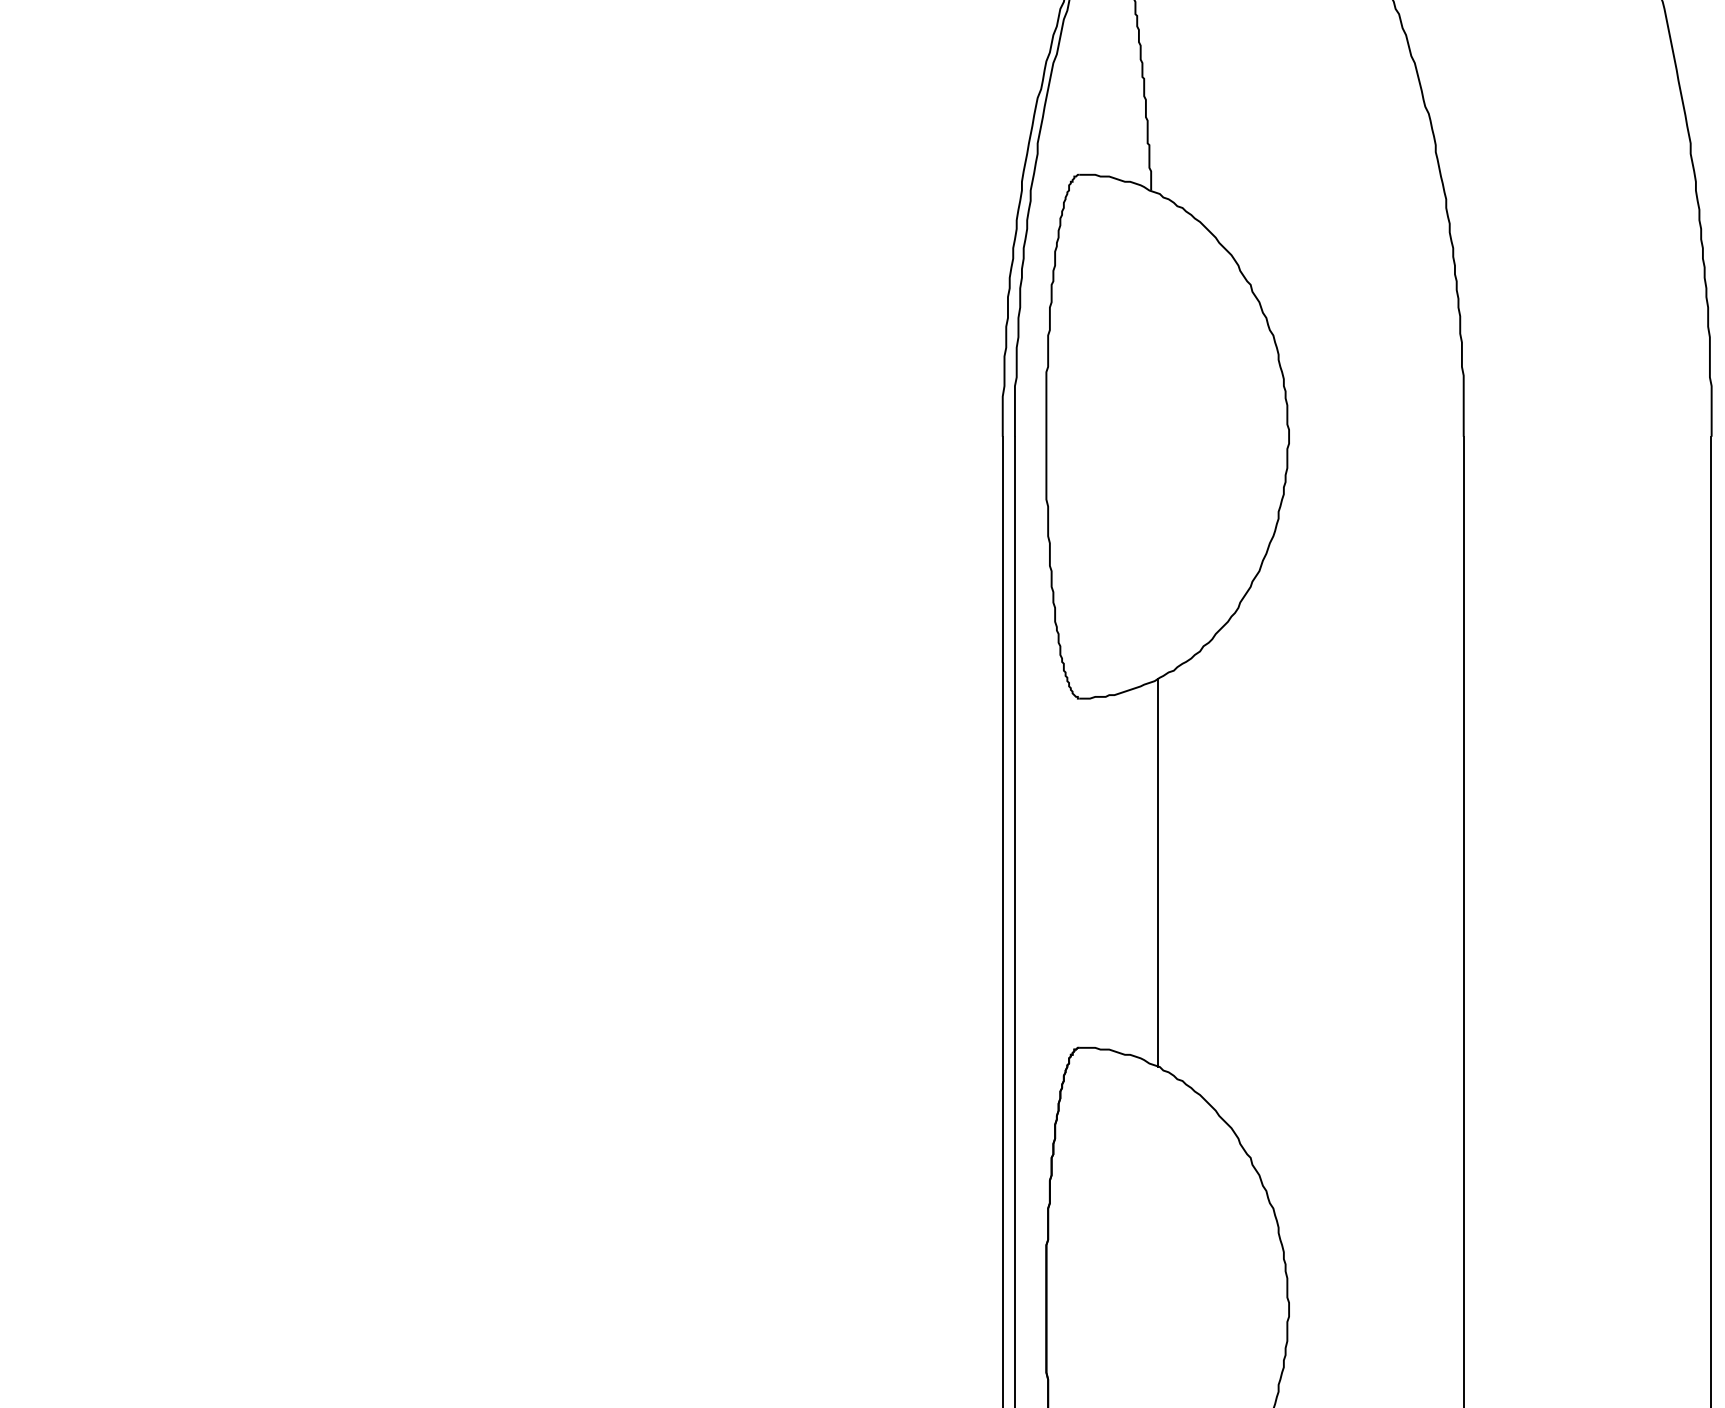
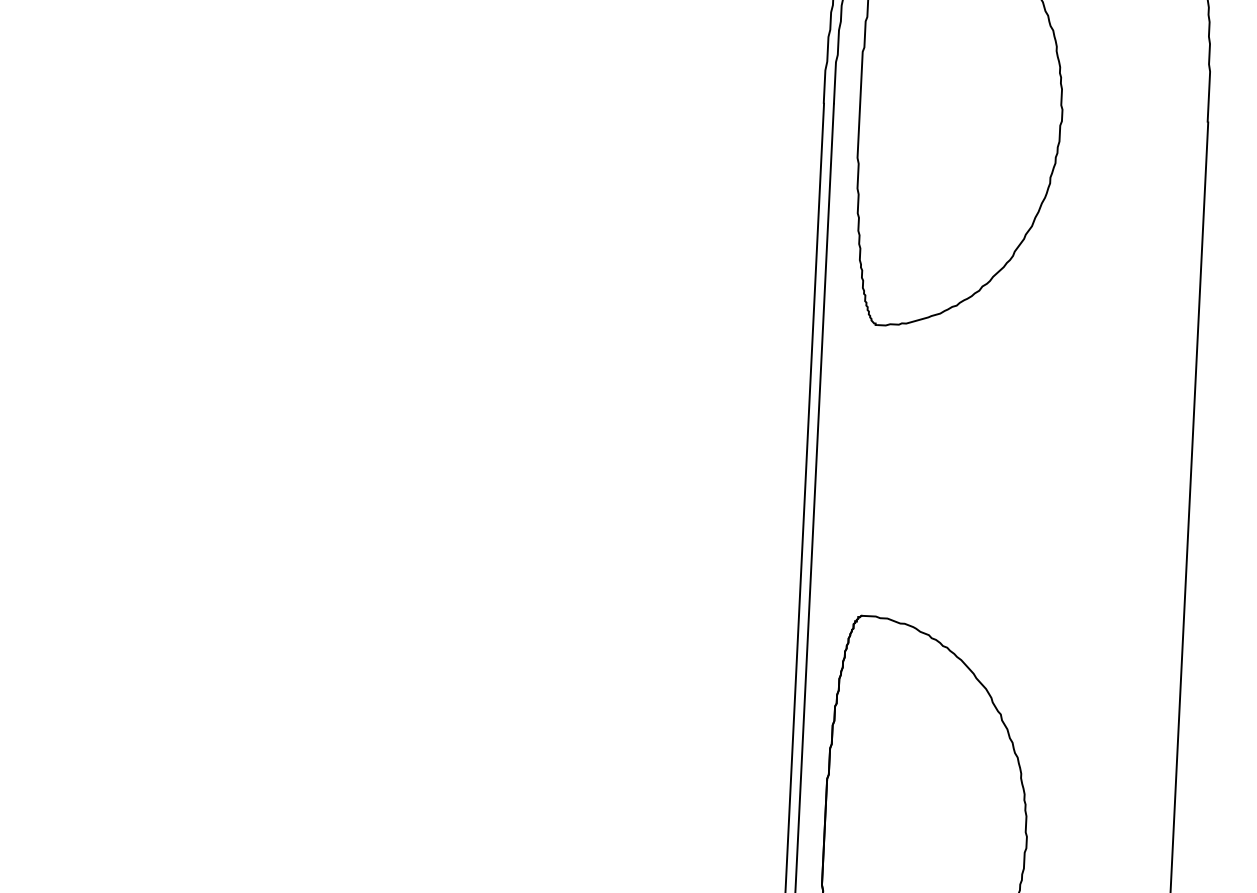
line: (1158, 872) -> (935, 473), removed

